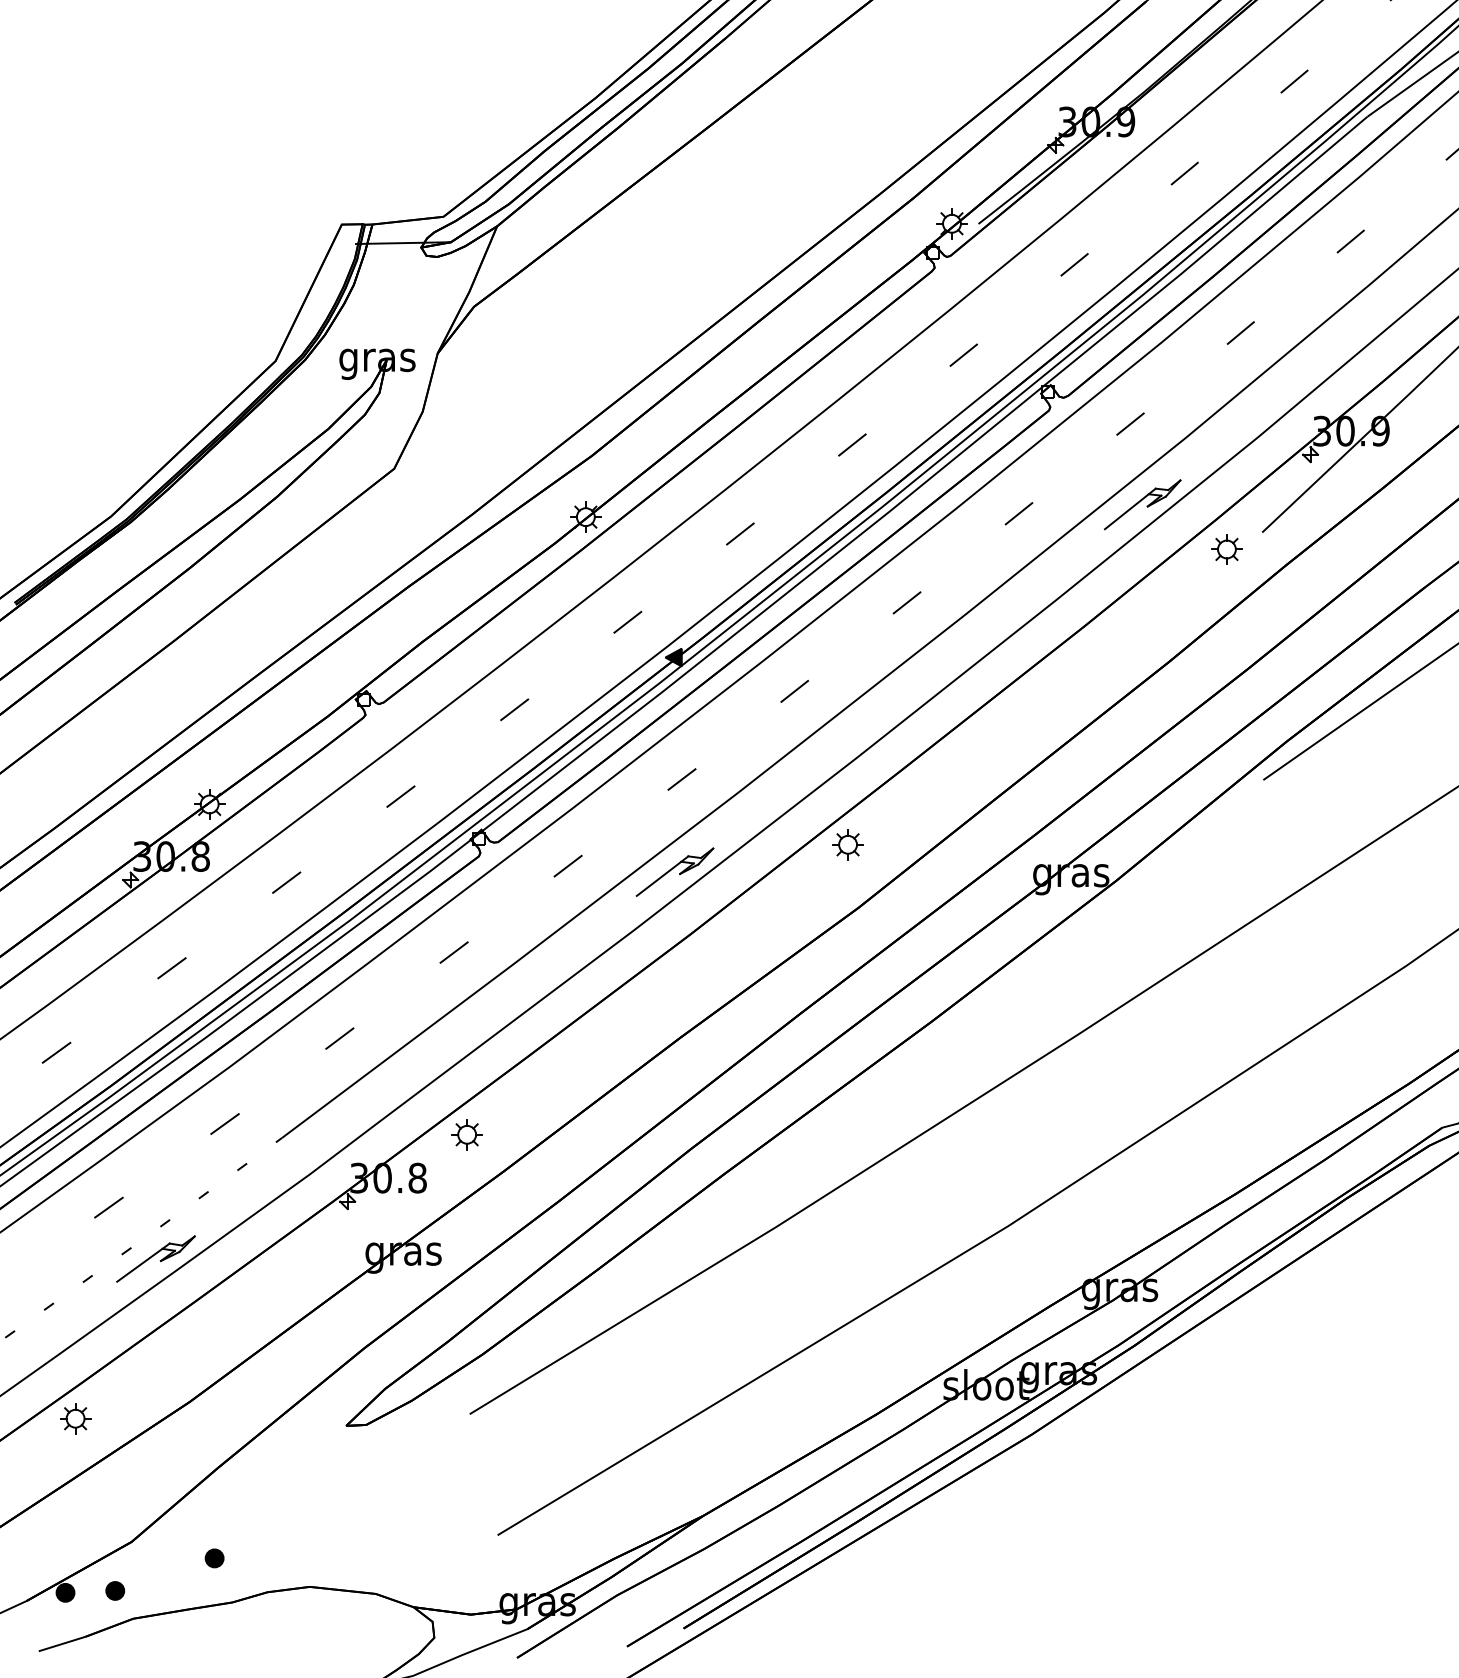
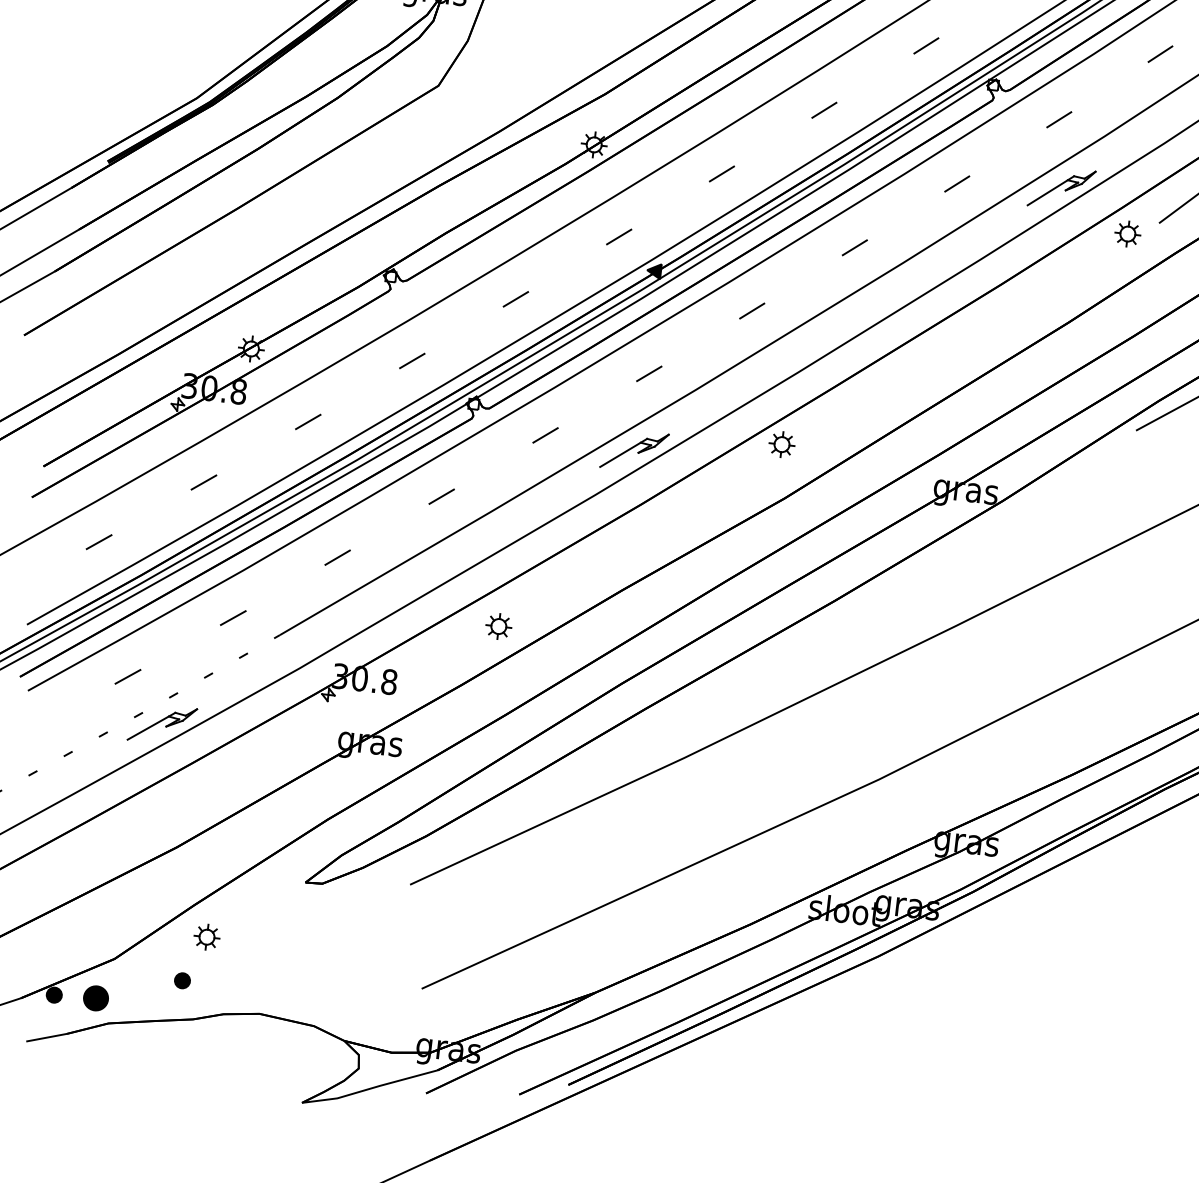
part: (466, 1134) -> (498, 626), moved
part: (75, 1418) -> (206, 937), moved
part: (115, 1590) -> (96, 998), size x1.6

